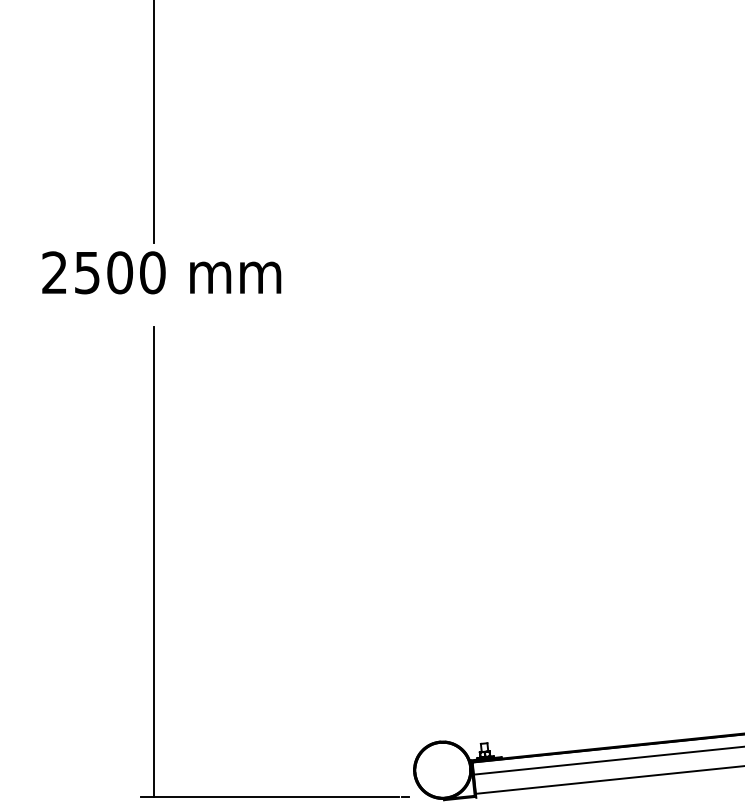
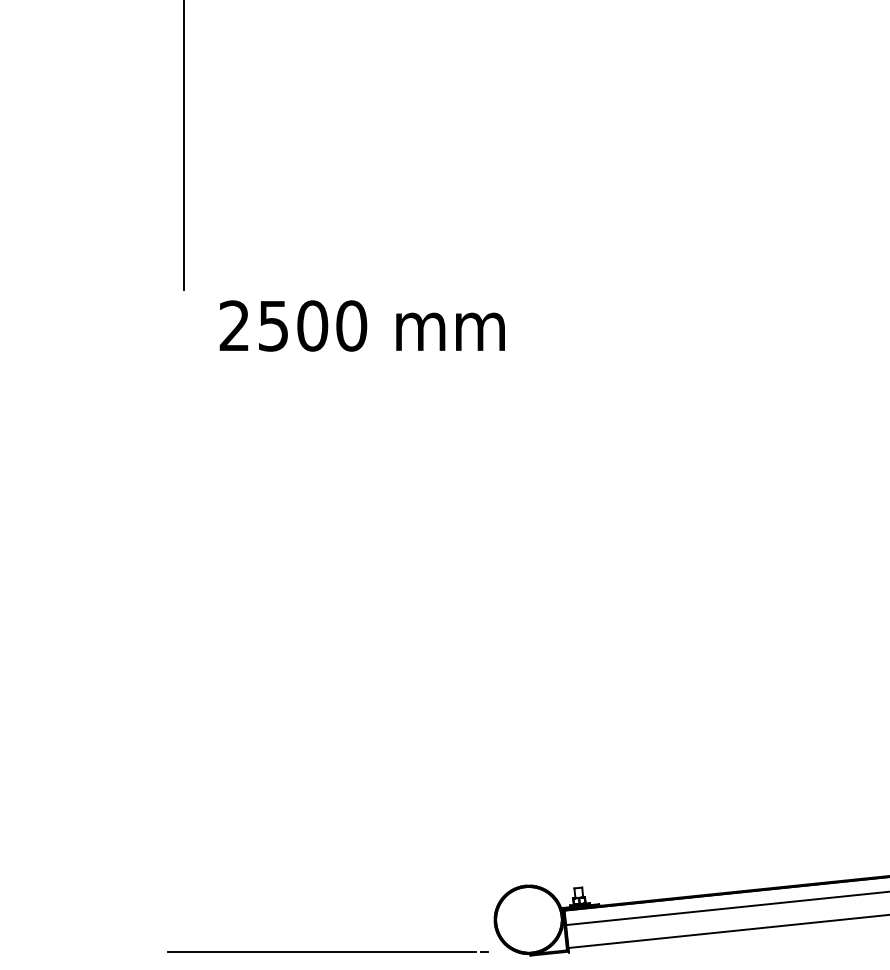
text: (161, 272) -> (361, 325), moved
line: (154, 562) -> (184, 671), removed

